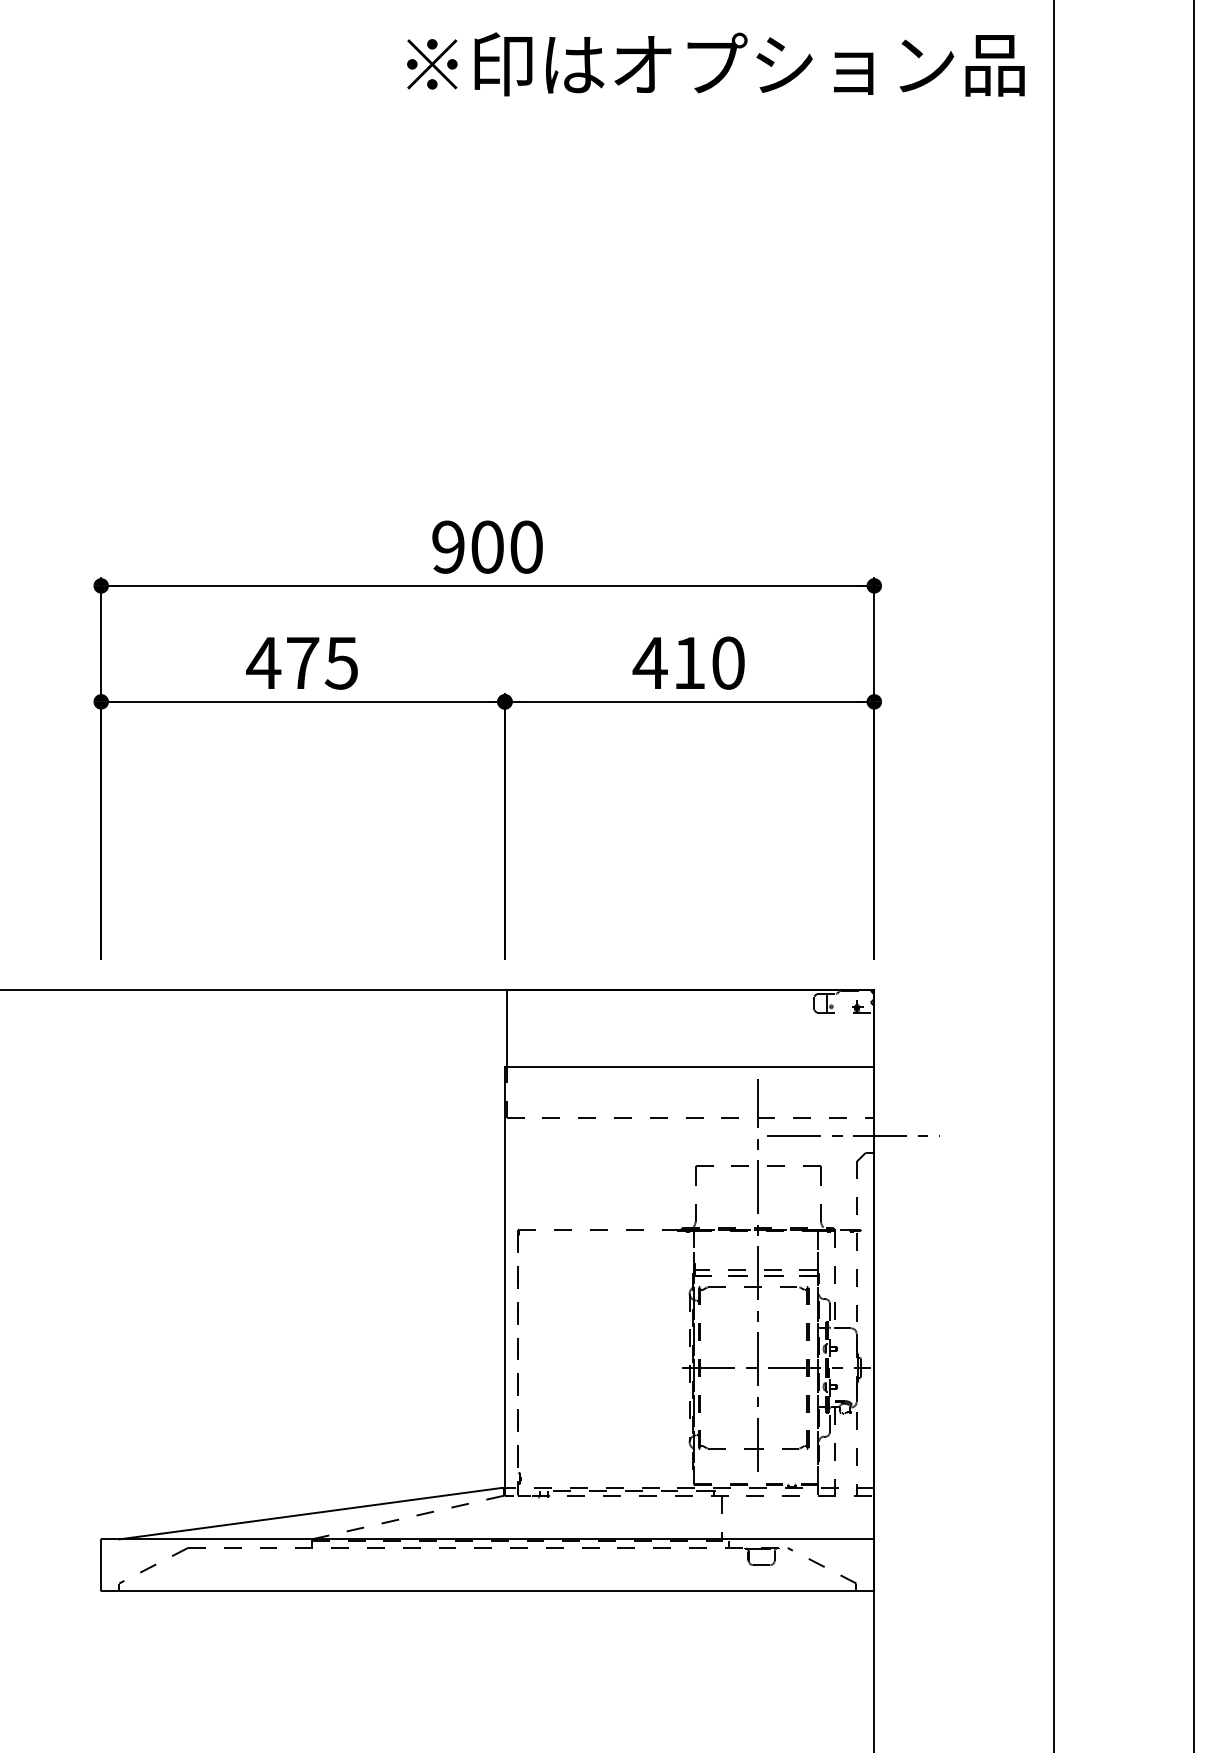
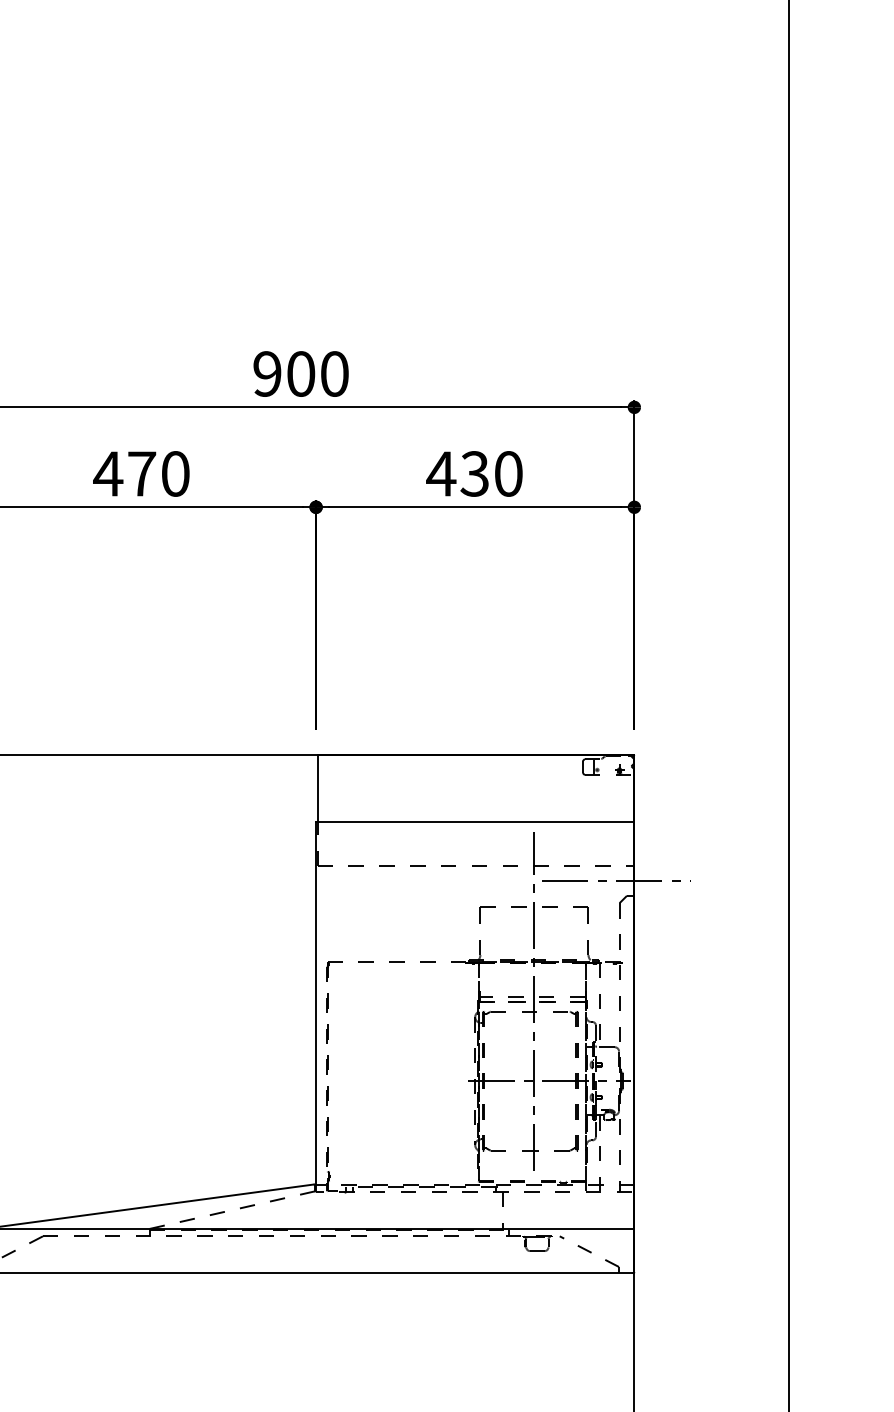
text: (341, 662) -> (175, 473), 475 -> 470
text: (688, 662) -> (474, 473), 410 -> 430

